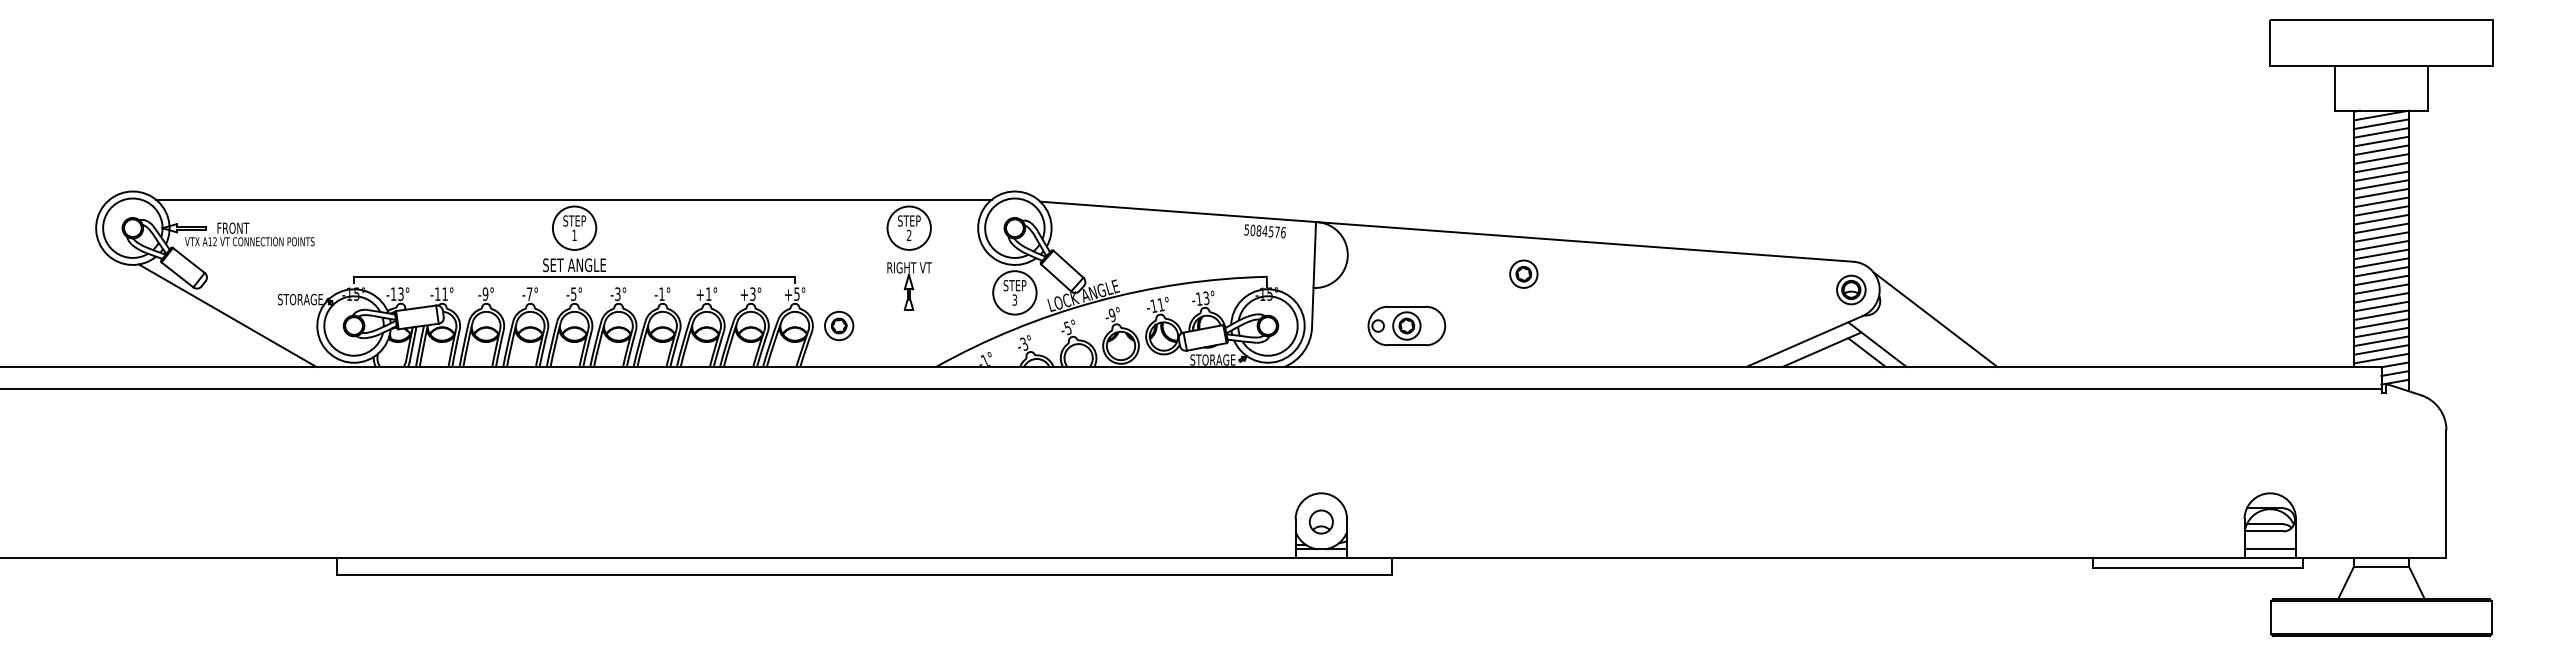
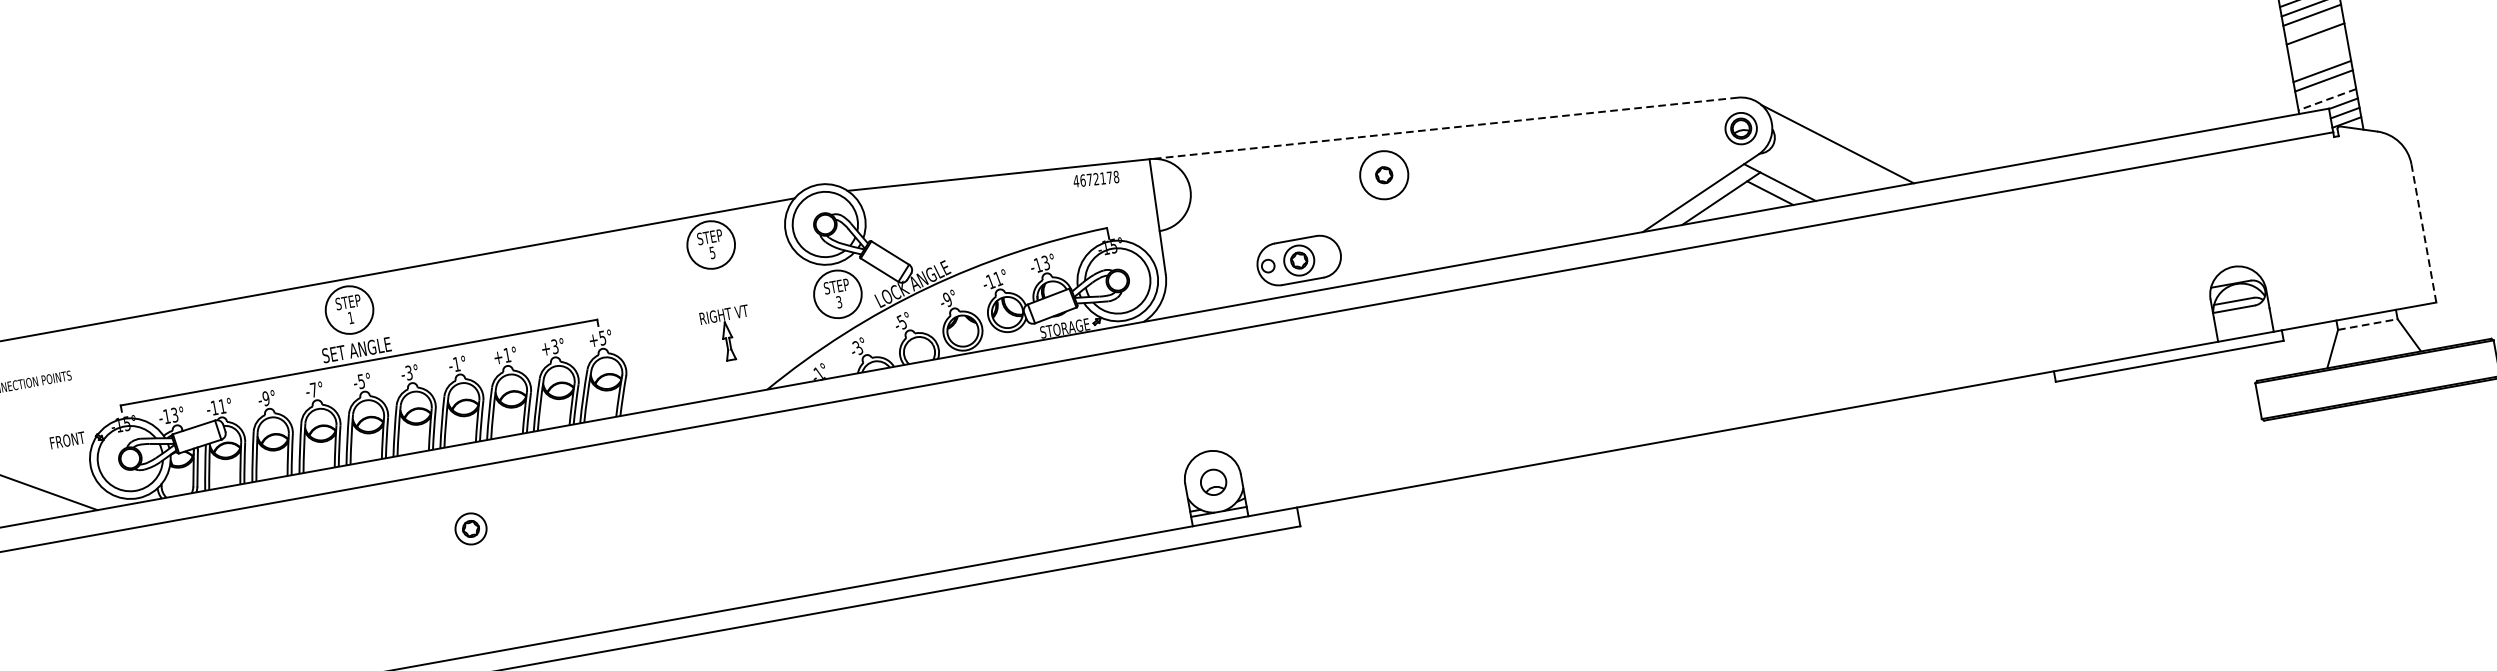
text: (1264, 230) -> (1095, 178), 5084576 -> 4672178
text: (909, 235) -> (712, 252), 2 -> 5
line: (1585, 241) -> (1444, 127), solid -> dashed
circle: (1523, 273) -> (1383, 174), size x1.6
part: (909, 286) -> (727, 334), moved
line: (2381, 289) -> (2313, 24), removed
text: (300, 299) -> (67, 440), STORAGE -> FRONT
line: (2381, 306) -> (2317, 43), removed
line: (2381, 315) -> (2319, 53), removed
line: (2381, 323) -> (2320, 61), removed
part: (1406, 325) -> (1298, 260), moved
part: (839, 326) -> (471, 529), moved
line: (2381, 349) -> (2325, 89), removed
line: (2381, 358) -> (2327, 99), solid -> dashed
line: (2446, 494) -> (2424, 233), solid -> dashed
line: (2270, 549) -> (2244, 327), removed
line: (2381, 566) -> (2367, 324), solid -> dashed

